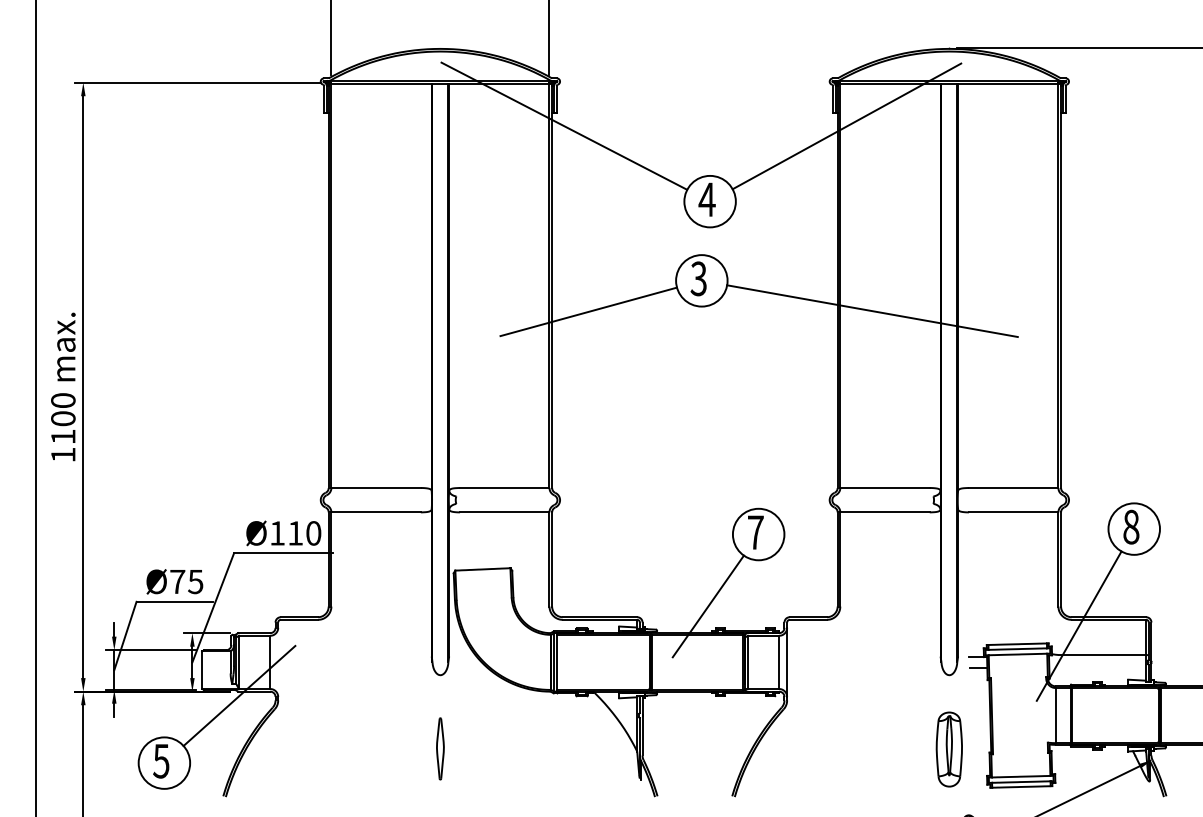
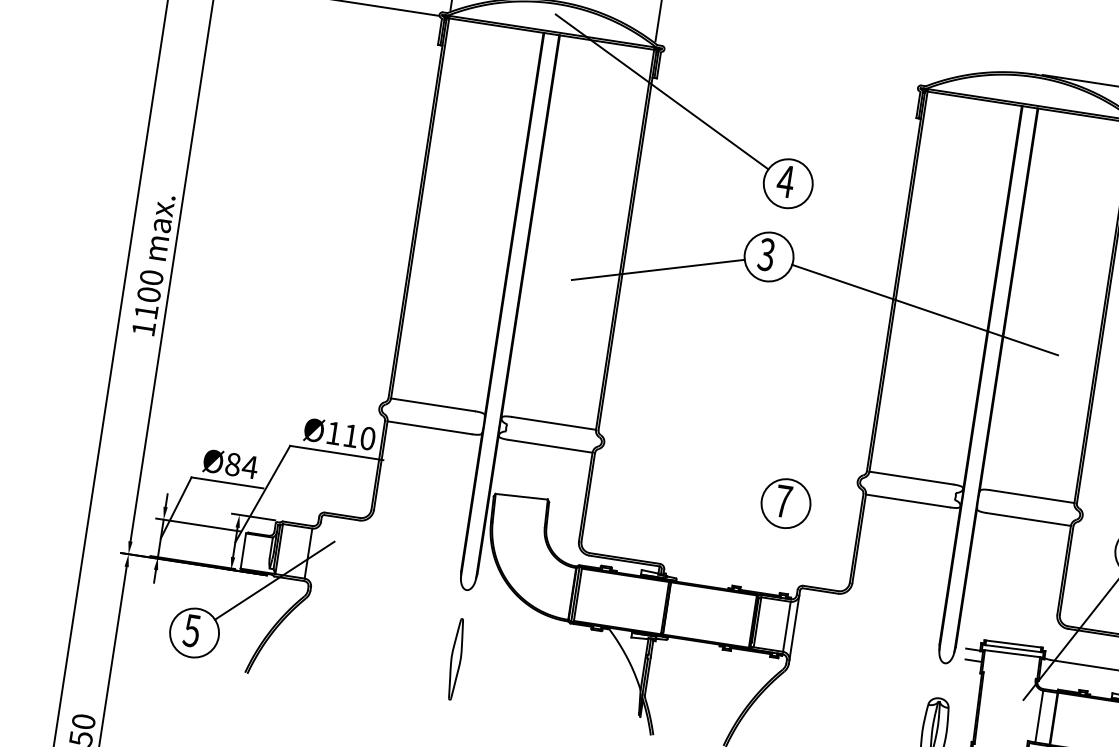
line: (846, 126) -> (927, 132), removed
text: (186, 581) -> (241, 465), Ø75 -> Ø84
line: (707, 606) -> (727, 563), removed
part: (440, 748) -> (456, 659), size x1.4

